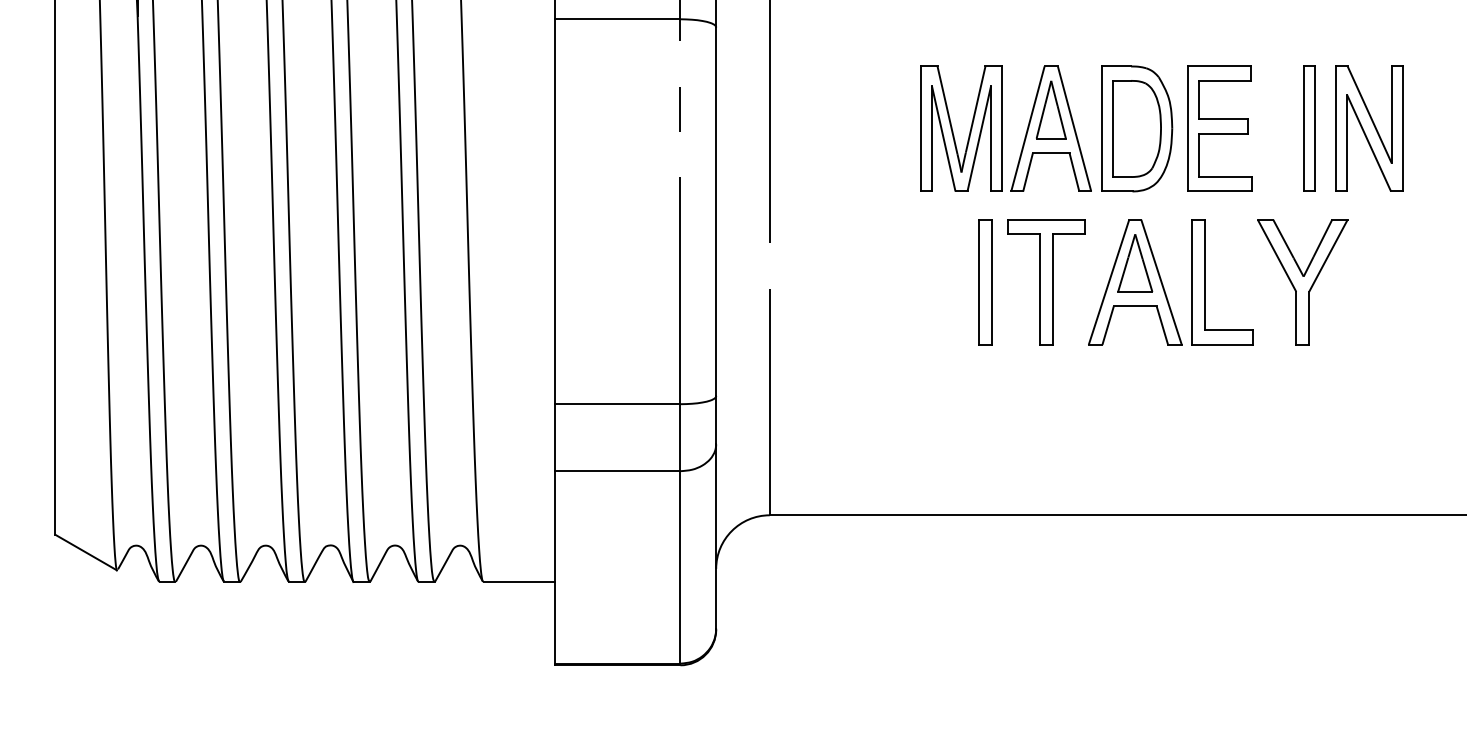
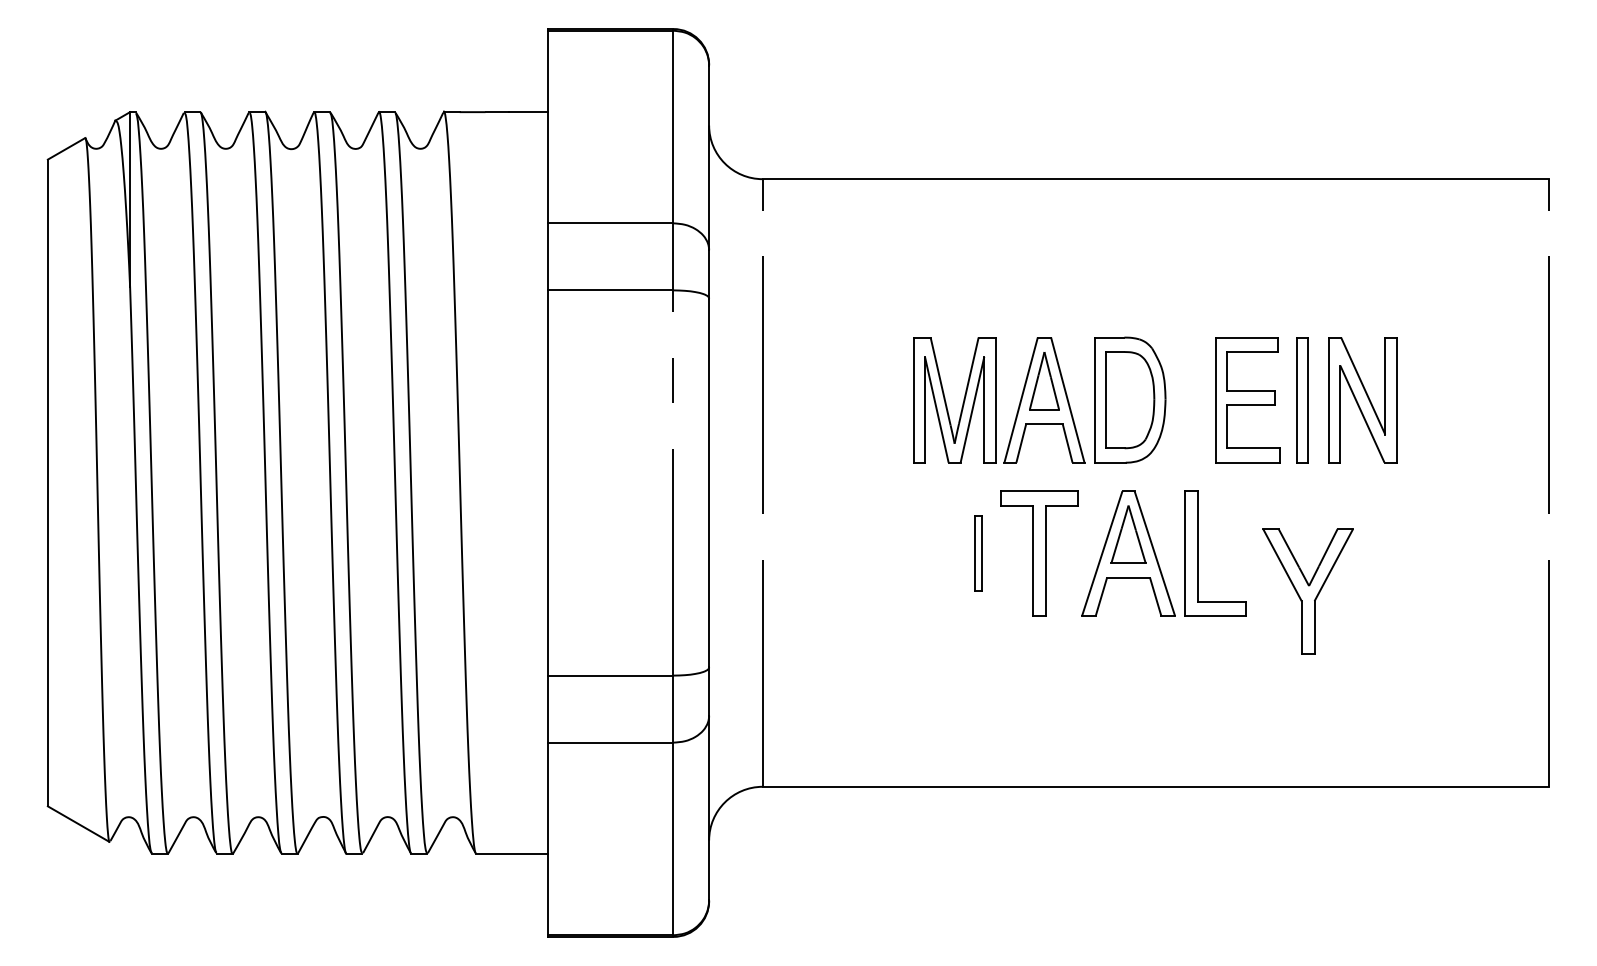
part: (1220, 129) -> (1247, 400), moved
part: (985, 282) -> (978, 553), size x0.6
part: (1302, 282) -> (1307, 591), moved

